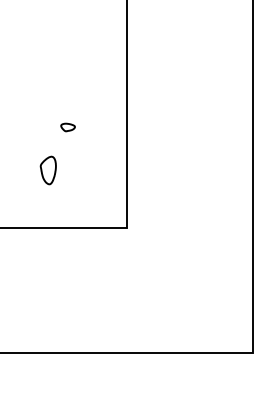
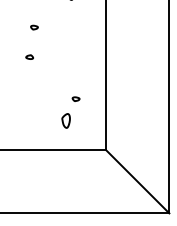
line: (189, 290) -> (137, 181), added

